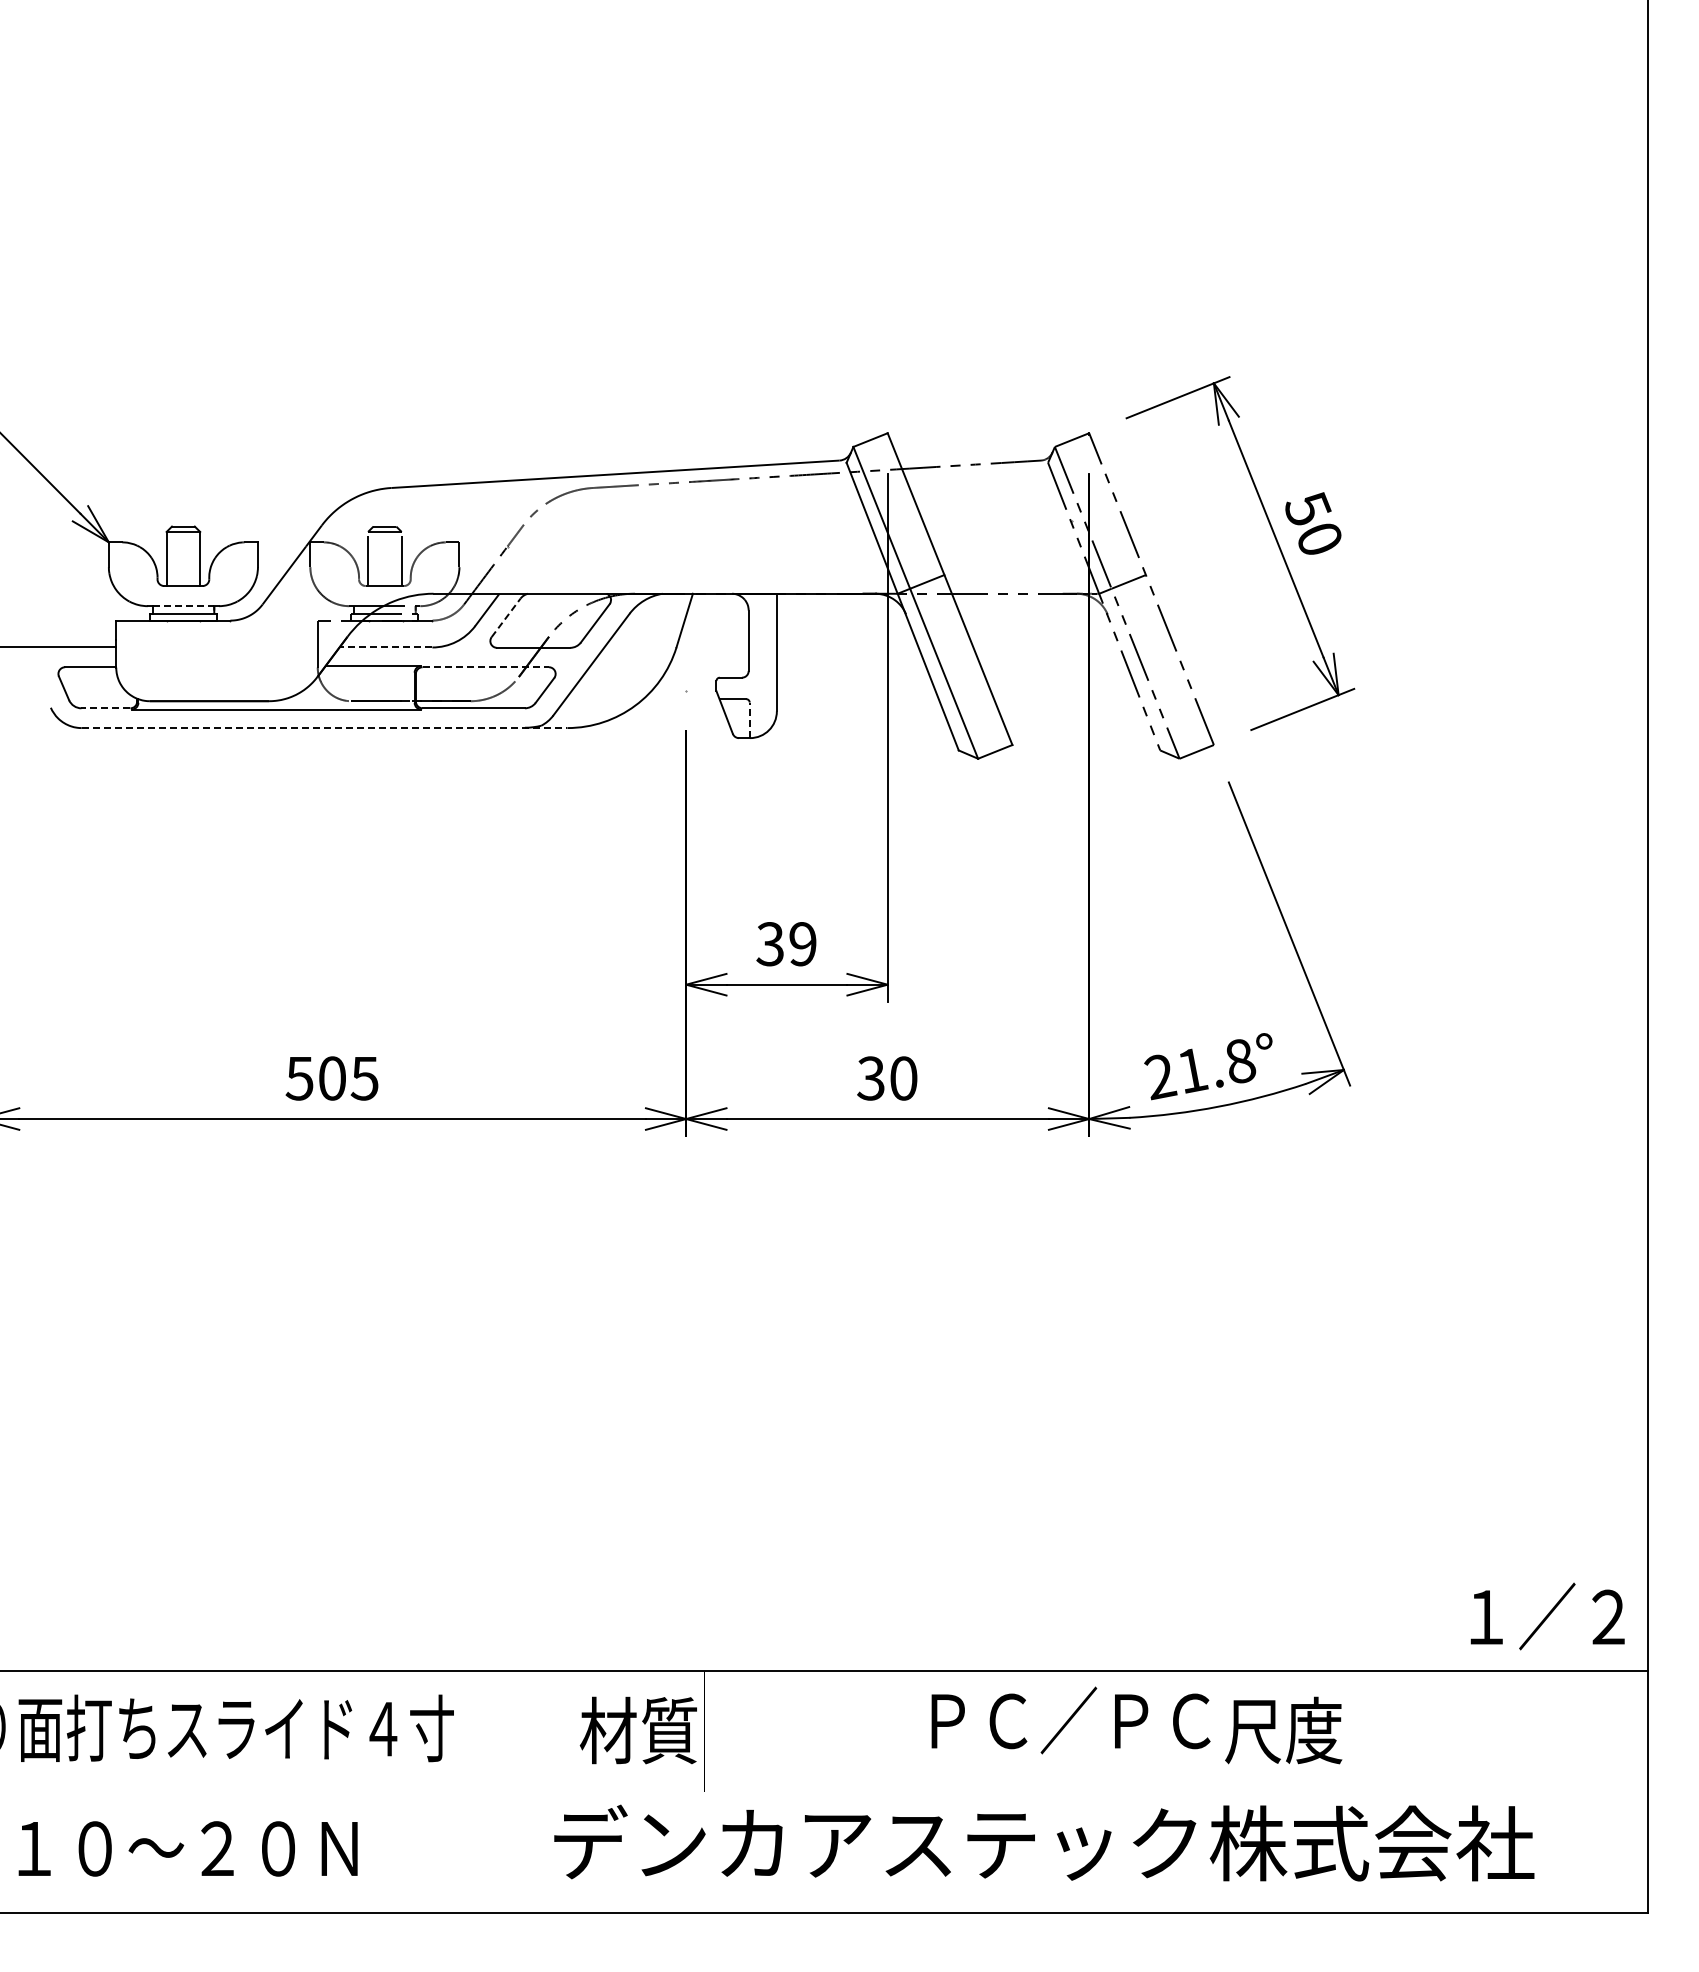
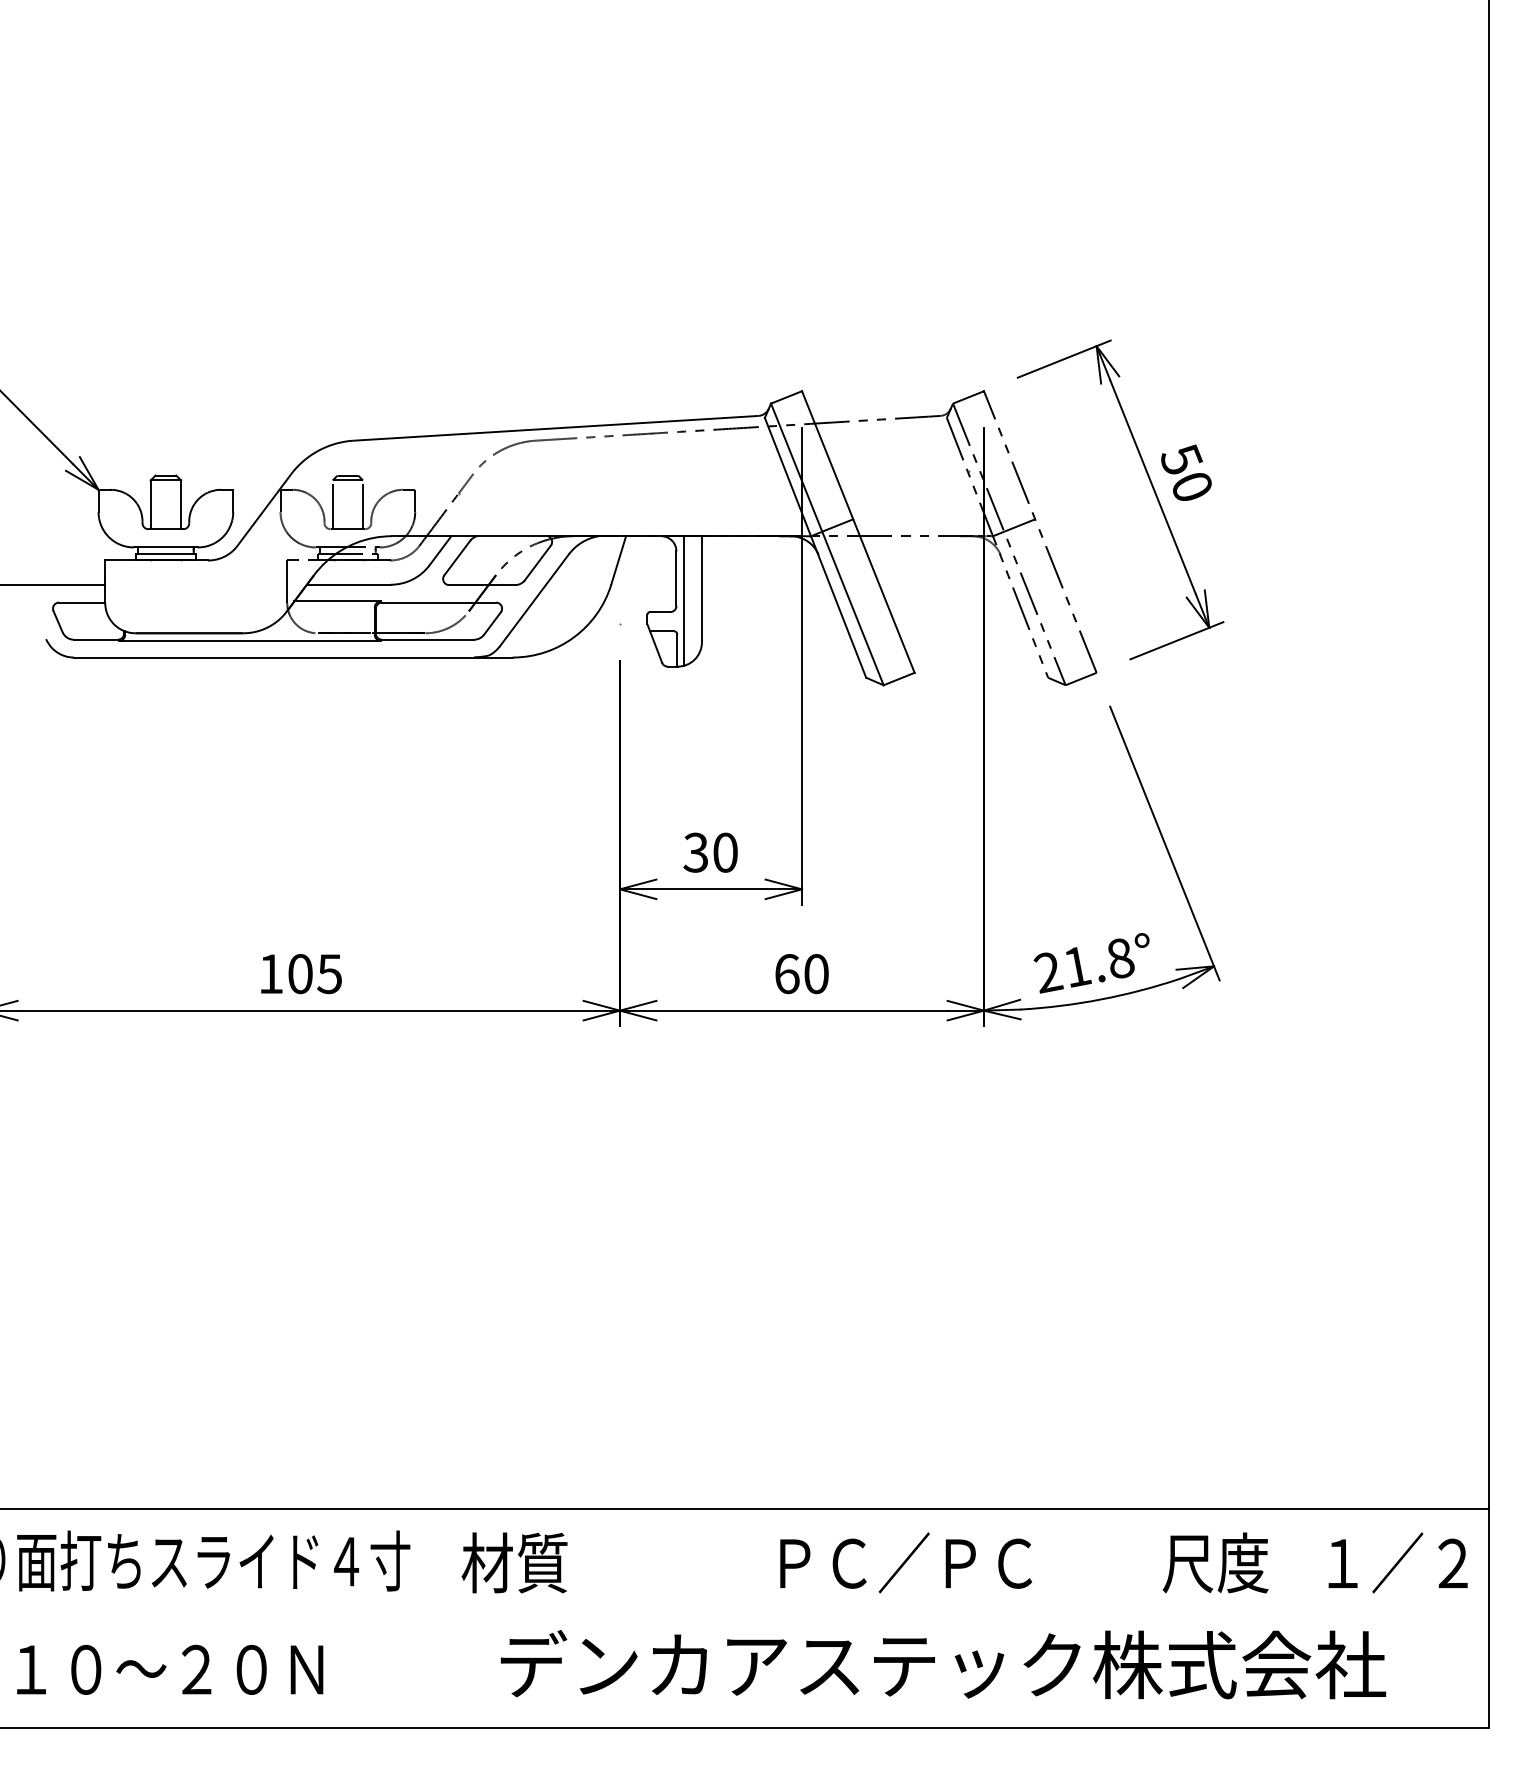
line: (183, 606) -> (165, 547), dashed -> solid
line: (506, 617) -> (457, 557), dashed -> solid
line: (385, 647) -> (348, 584), dashed -> solid
line: (757, 665) -> (684, 601), added
line: (486, 667) -> (439, 602), dashed -> solid
line: (105, 708) -> (95, 639), dashed -> solid
line: (749, 720) -> (677, 650), dashed -> solid
line: (324, 728) -> (293, 657), dashed -> solid
text: (802, 944) -> (725, 853), 39 -> 30
text: (299, 1078) -> (270, 974), 505 -> 105
text: (871, 1078) -> (787, 974), 30 -> 60
text: (1547, 1616) -> (1397, 1562), moved
text: (1070, 1720) -> (905, 1562), moved
text: (637, 1730) -> (513, 1562), moved
text: (1283, 1730) -> (1215, 1562), moved

